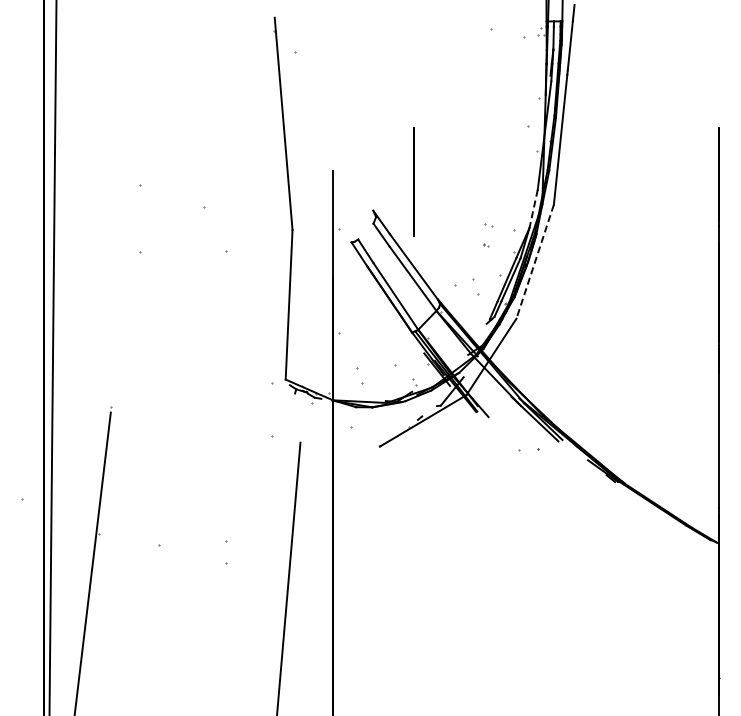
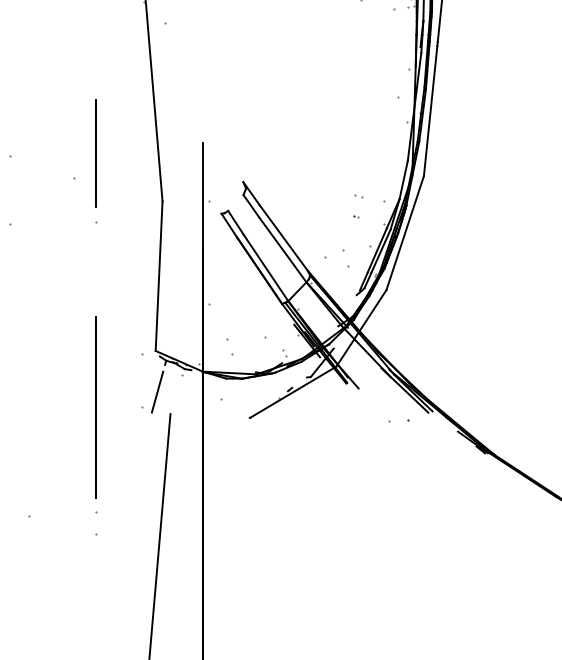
line: (413, 181) -> (95, 152), moved
line: (533, 209) -> (403, 180), dashed -> solid
line: (535, 261) -> (405, 232), dashed -> solid
line: (287, 420) -> (157, 391), added
line: (225, 435) -> (95, 406), added

